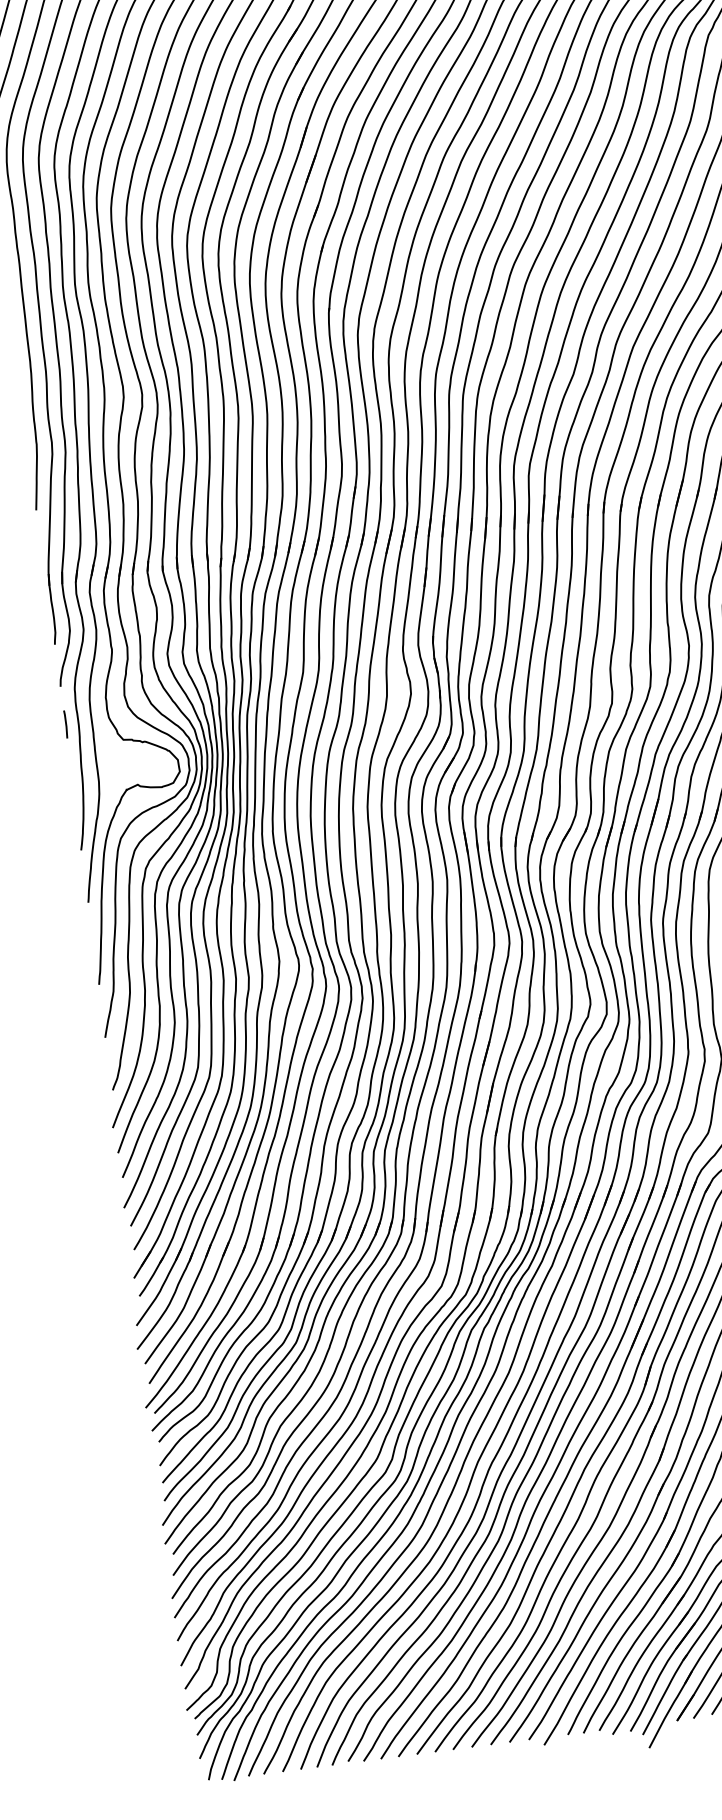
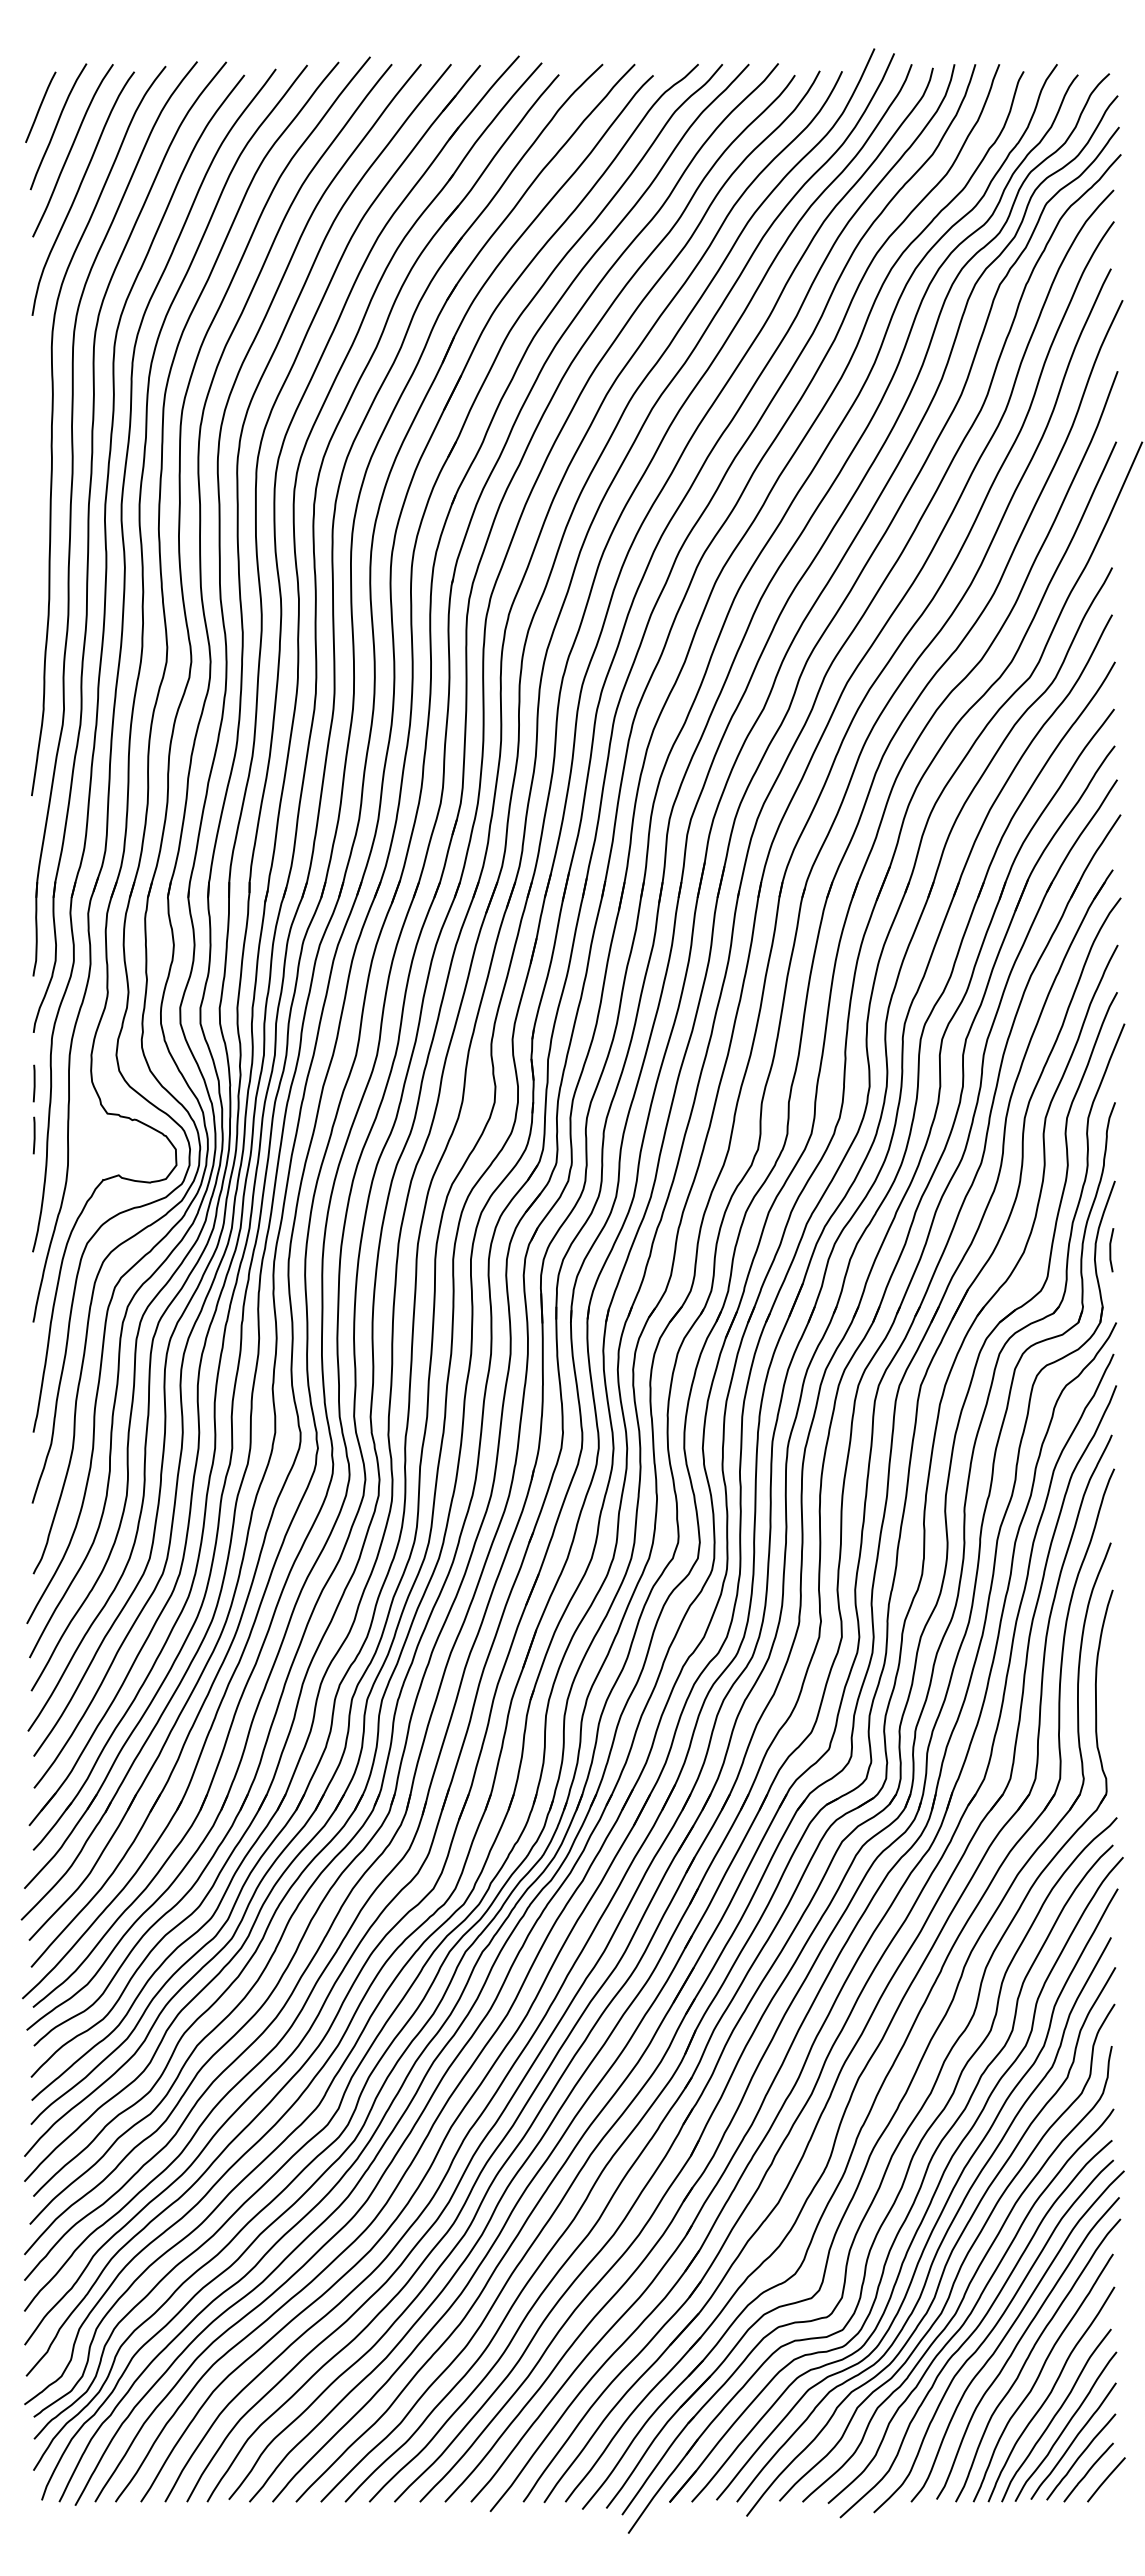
line: (70, 763) -> (33, 1135), added

